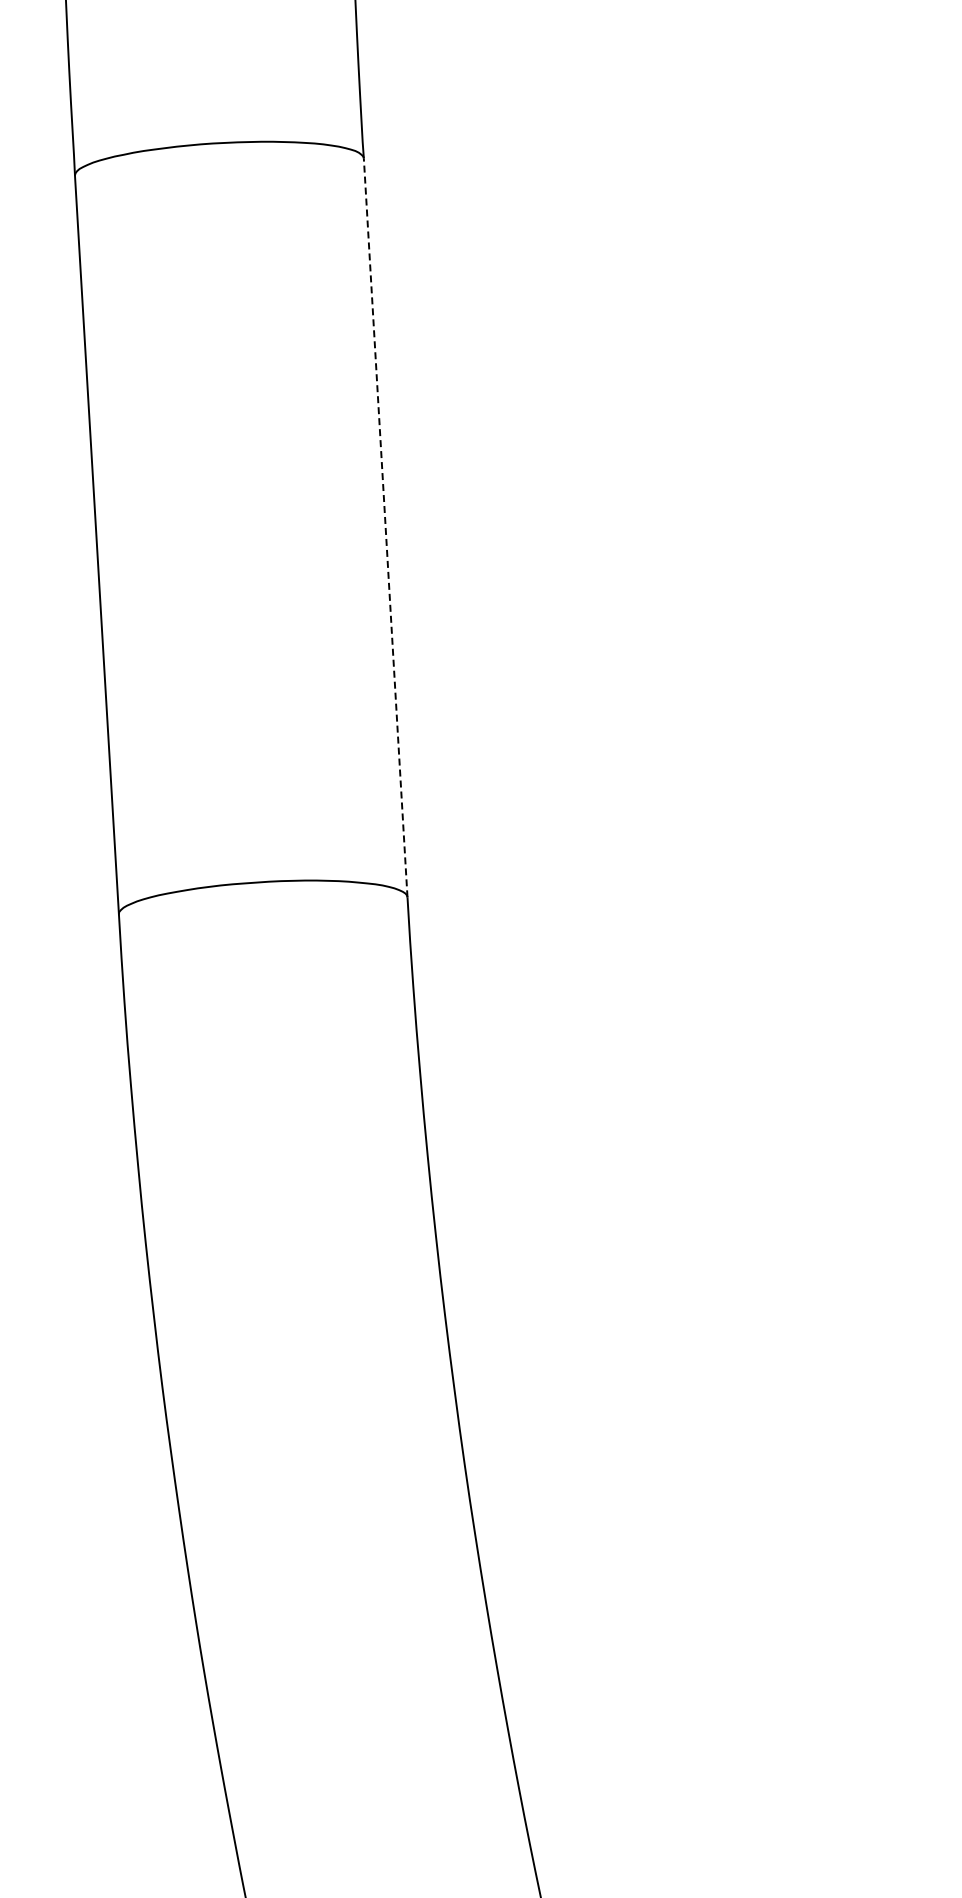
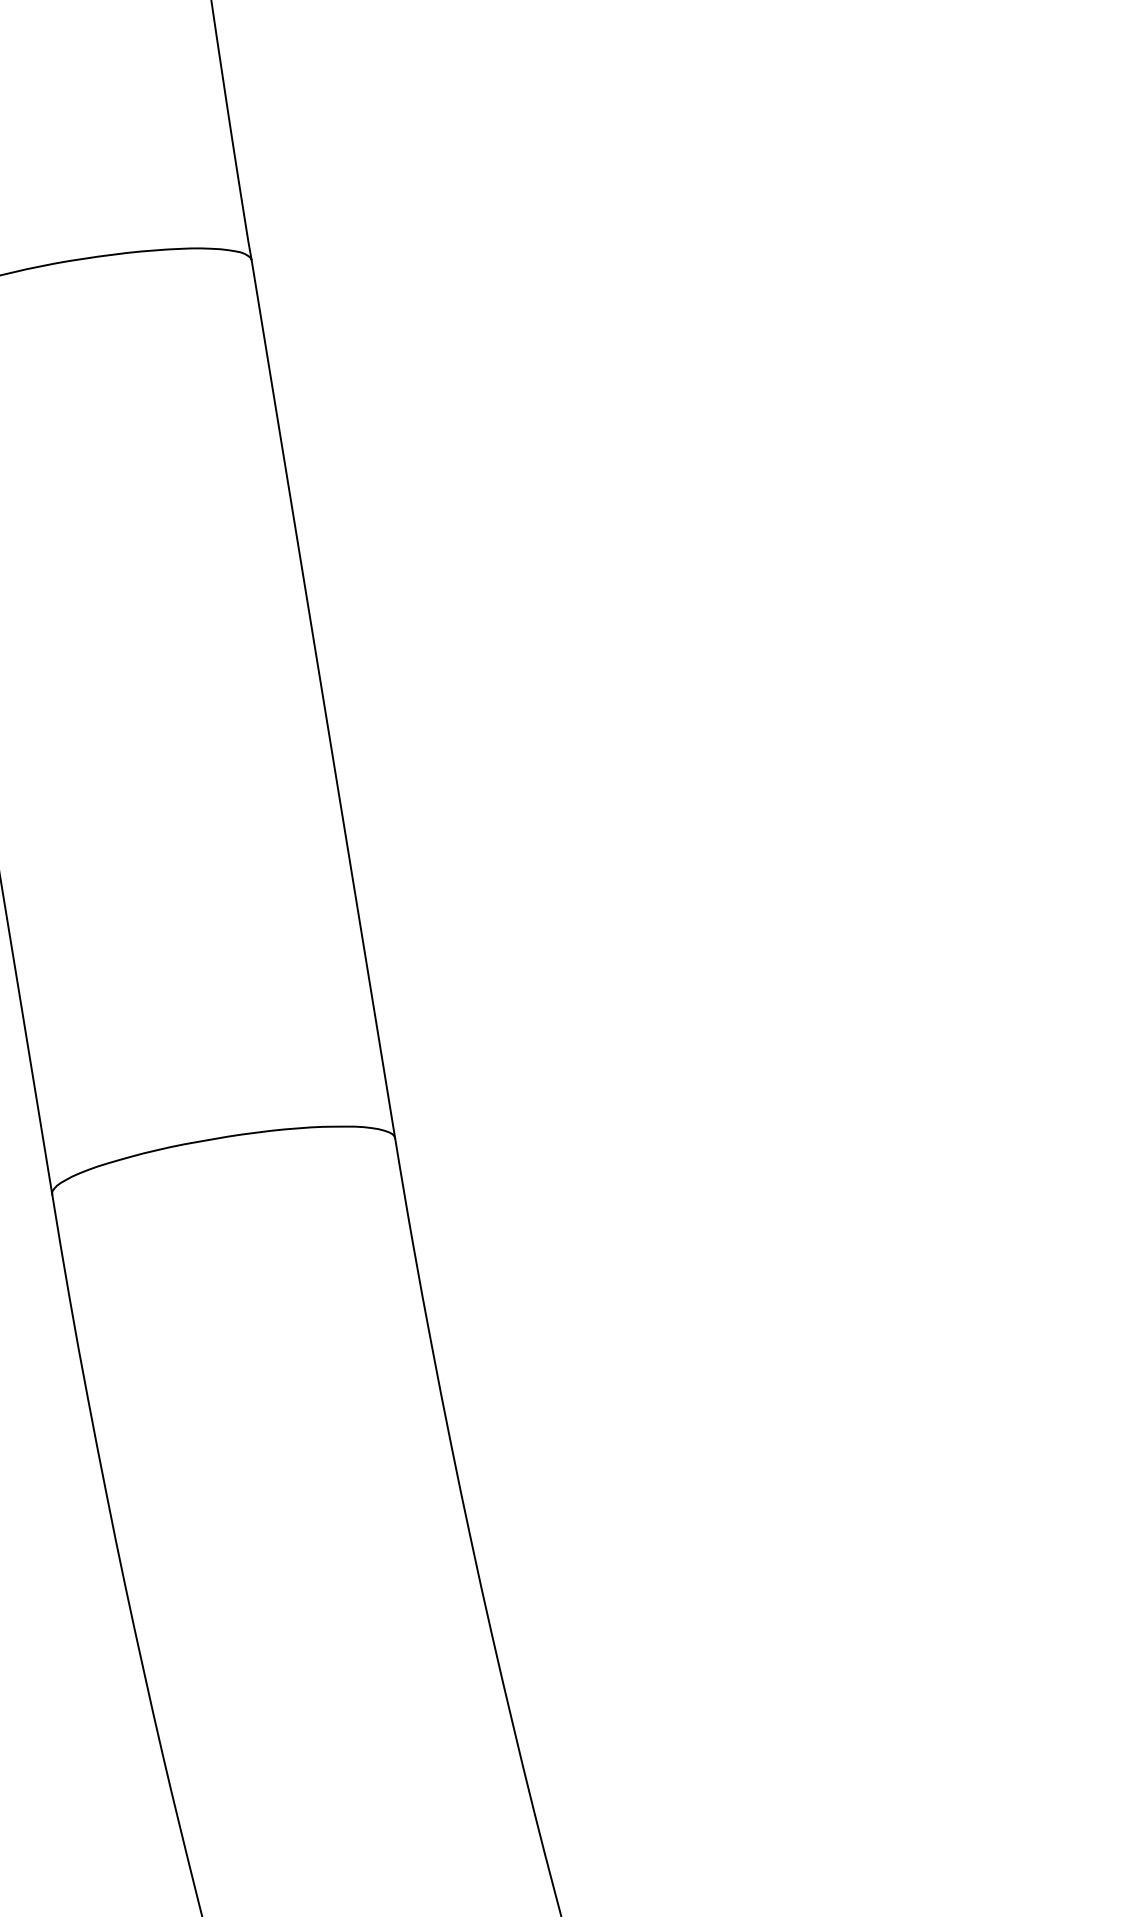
line: (385, 527) -> (323, 698), dashed -> solid

